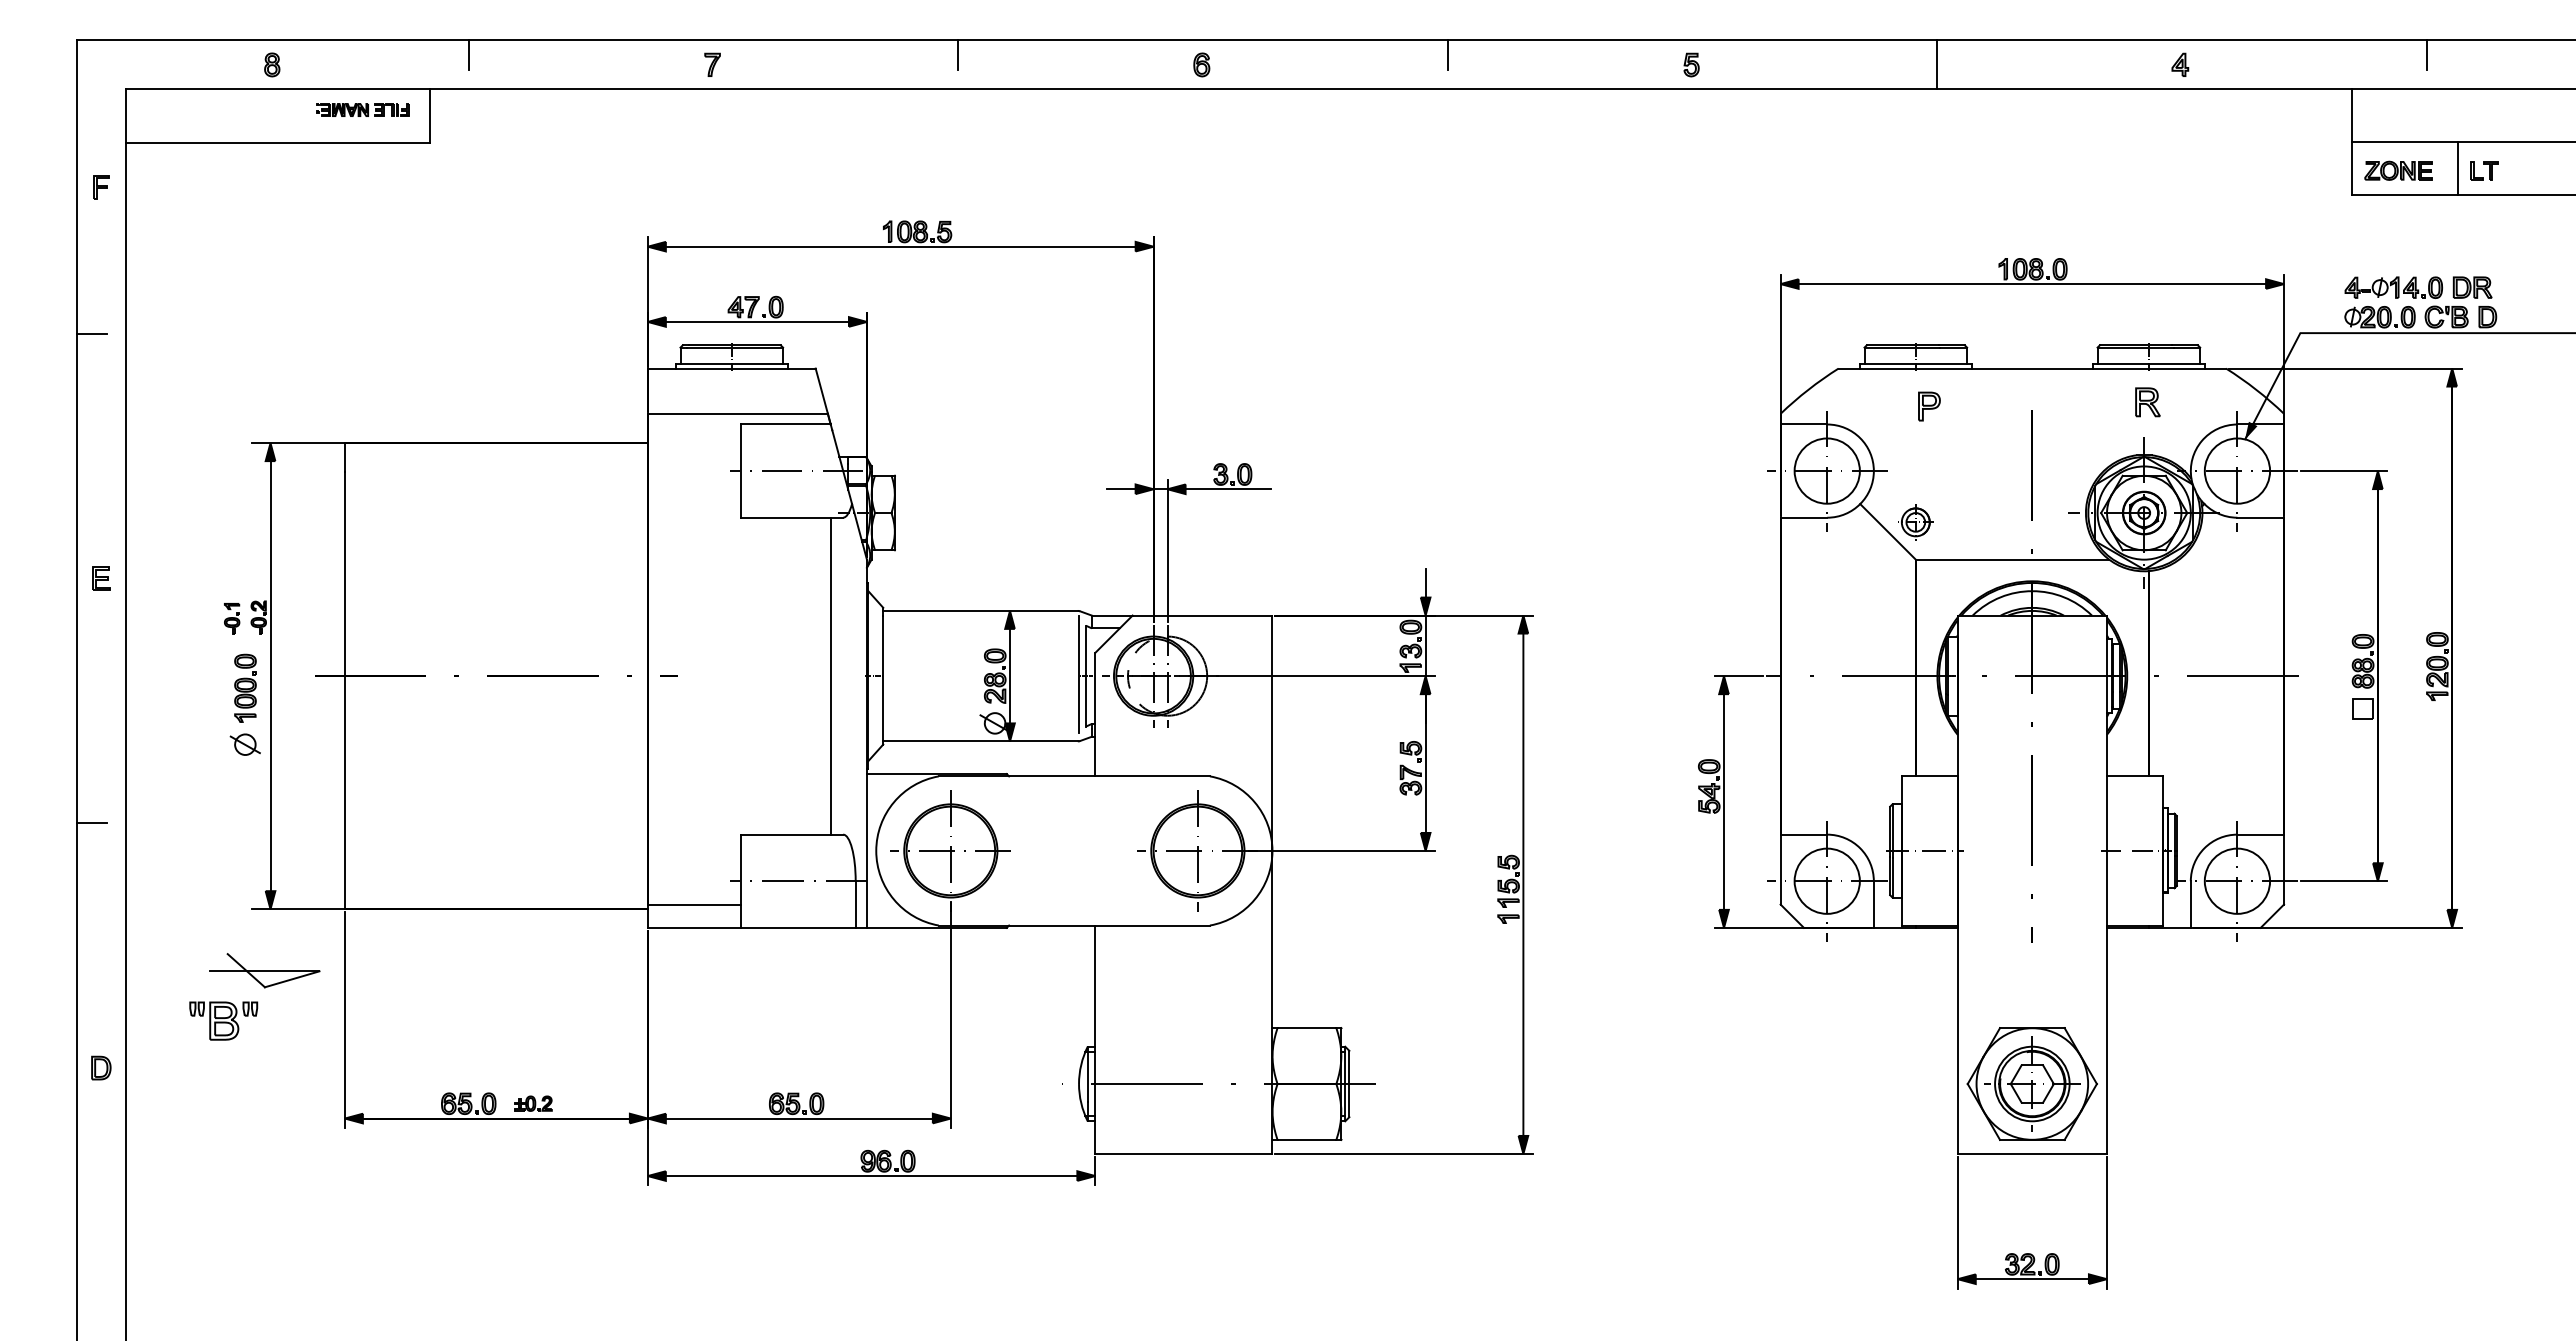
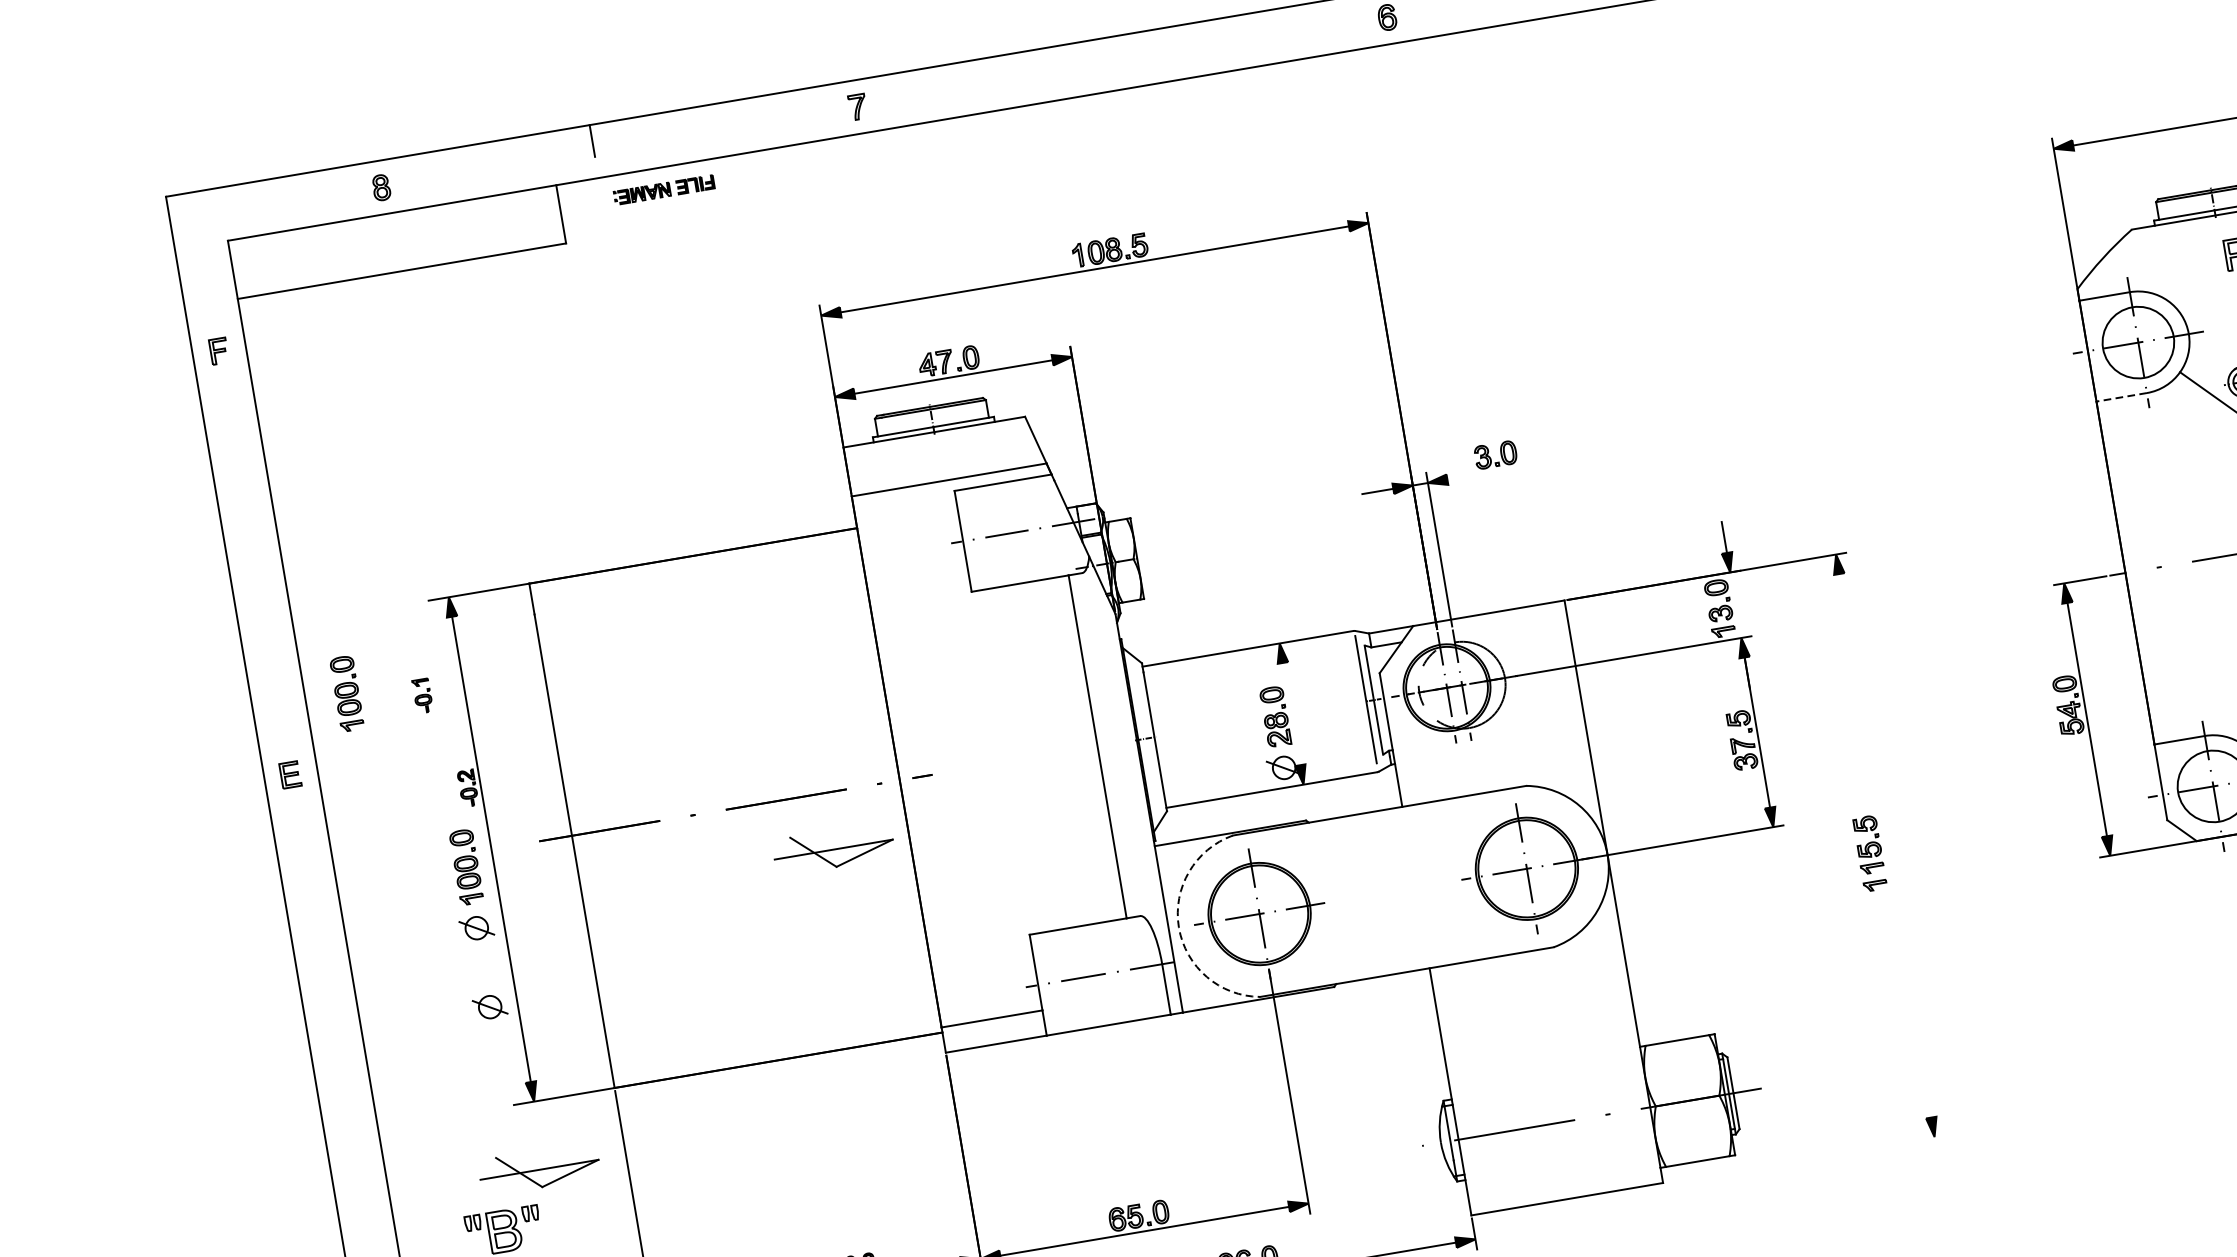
line: (958, 54) -> (1122, 50), removed
part: (362, 109) -> (663, 189), moved
line: (91, 333) -> (235, 511), removed
line: (1228, 489) -> (1493, 472), removed
part: (164, 513) -> (347, 692), added
line: (1803, 517) -> (2121, 397), solid -> dashed
part: (232, 618) -> (423, 695), moved
line: (1425, 645) -> (1735, 604), removed
line: (1010, 675) -> (1292, 713), removed
part: (577, 727) -> (833, 848), added
part: (244, 817) -> (489, 1007), added
line: (91, 823) -> (324, 1041), removed
arc: (876, 850) -> (1179, 927), solid -> dashed
line: (1523, 884) -> (1885, 845), removed
line: (1403, 1153) -> (1804, 1158), removed

